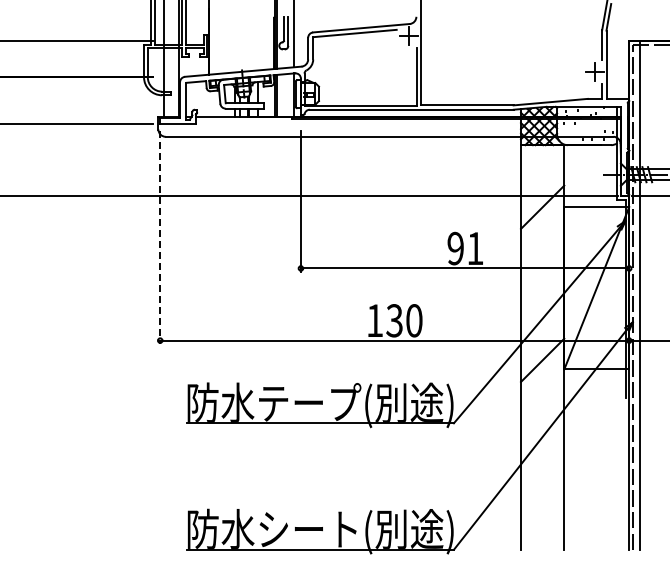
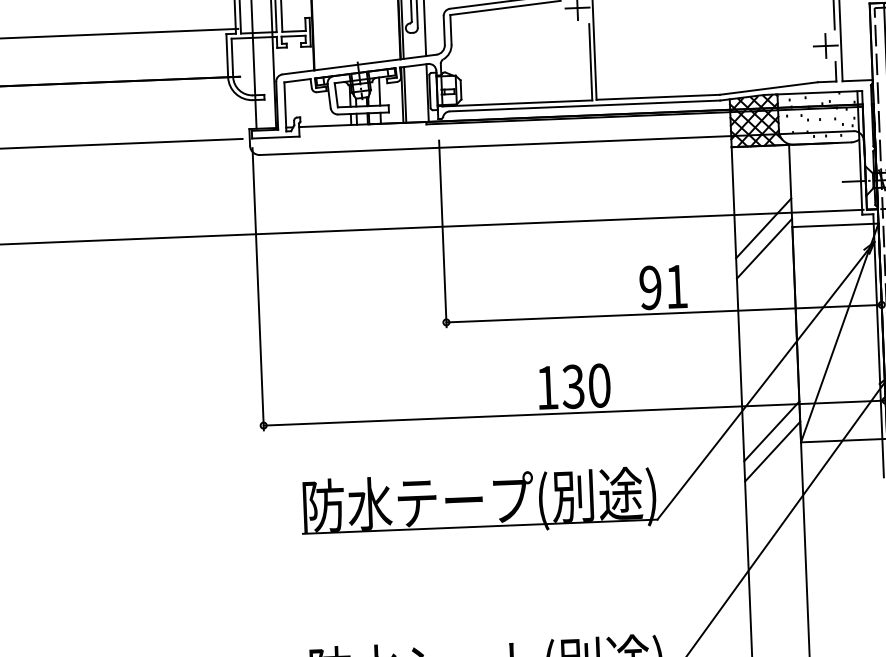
line: (542, 222) -> (764, 248), added
line: (160, 238) -> (258, 290), dashed -> solid
line: (542, 375) -> (772, 451), added

